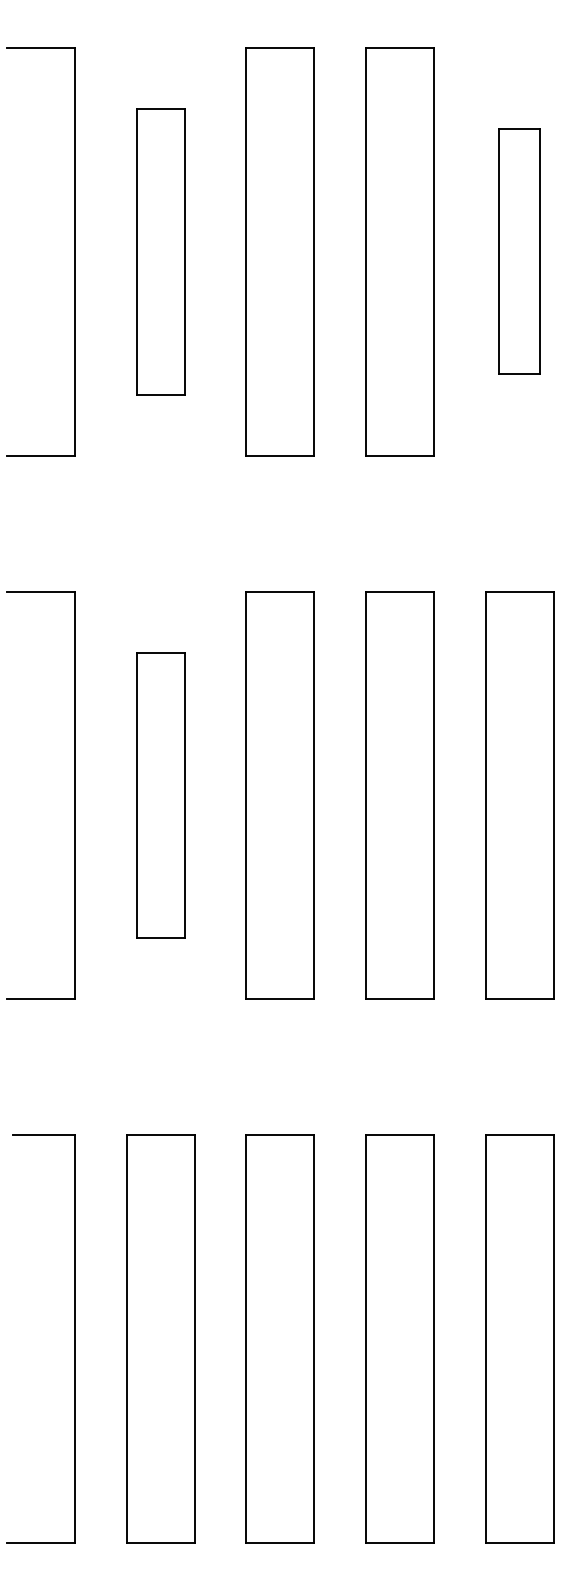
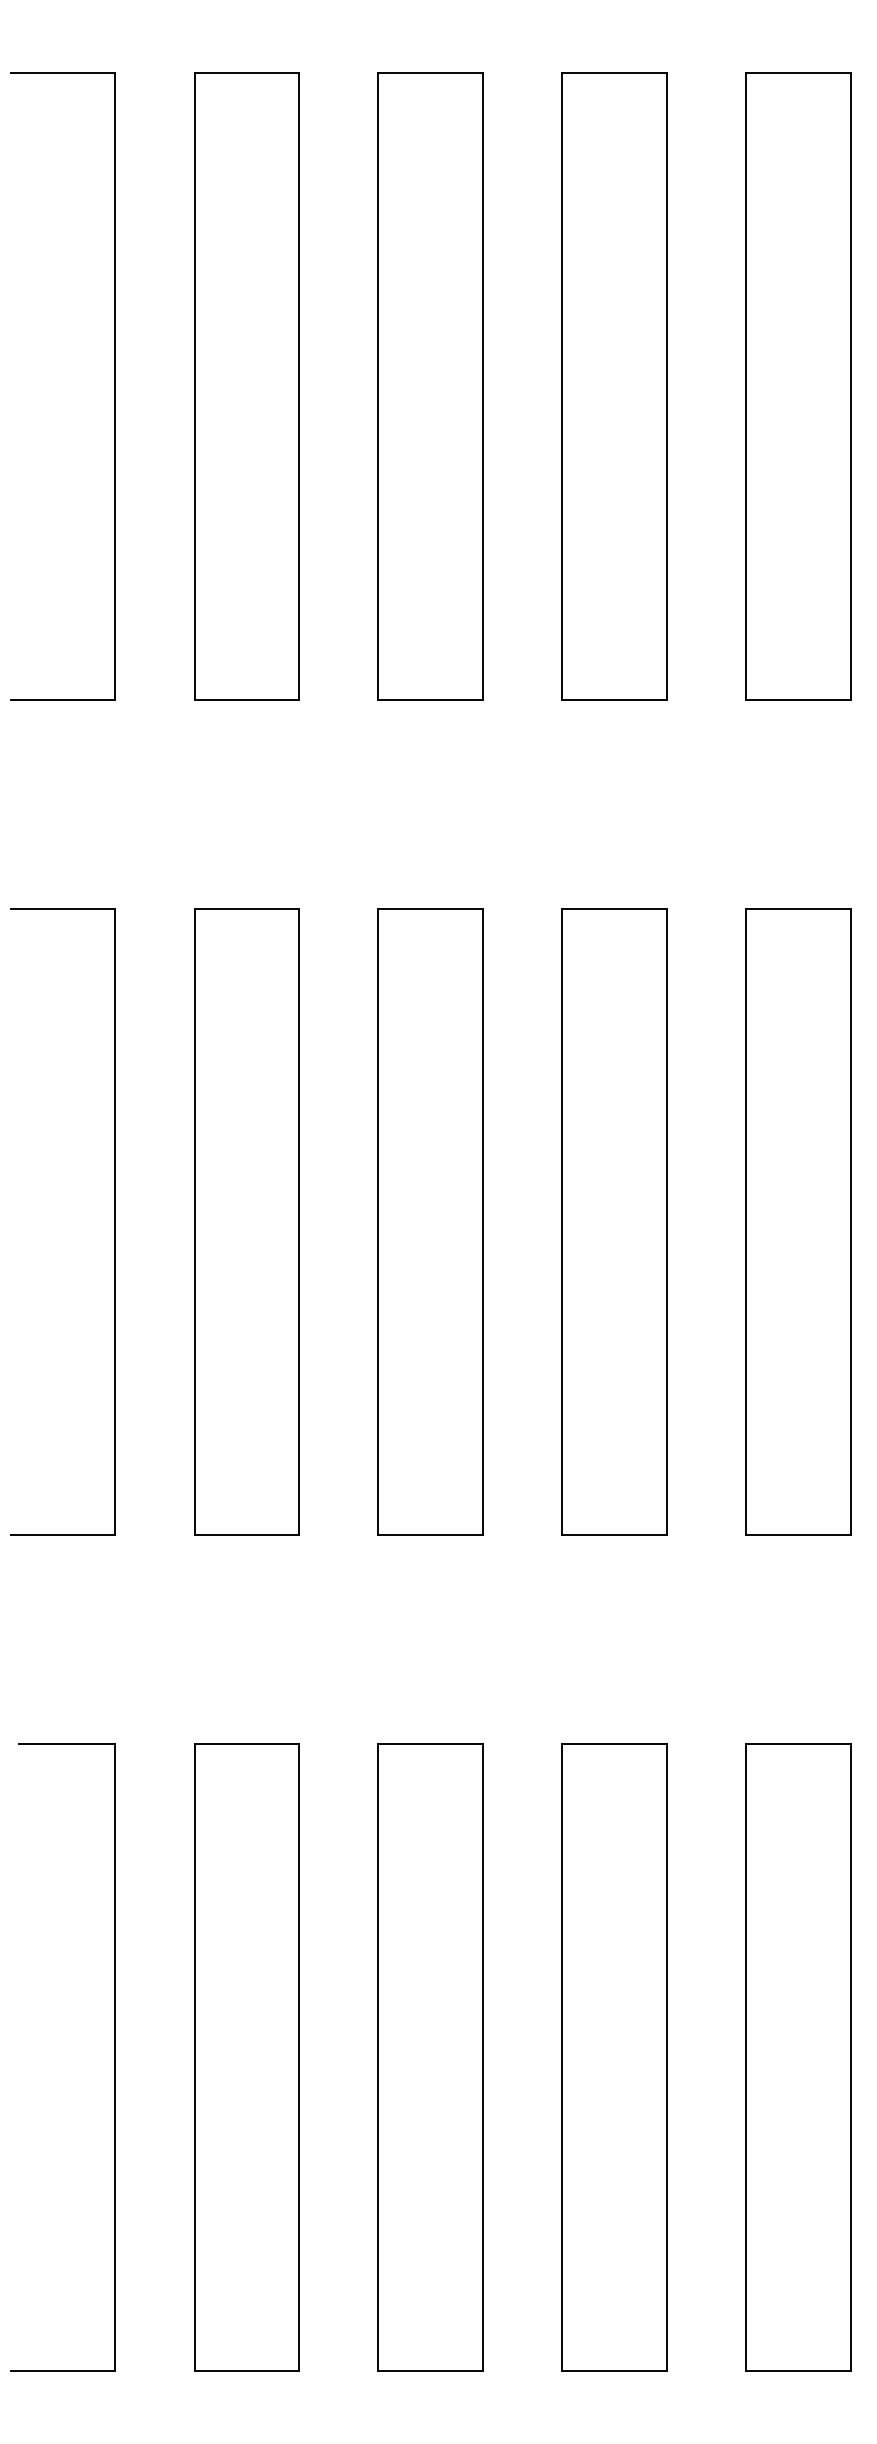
part: (160, 251) -> (246, 386), size x1.43
part: (519, 251) -> (797, 386), size x1.67
part: (160, 795) -> (246, 1222), size x1.43

